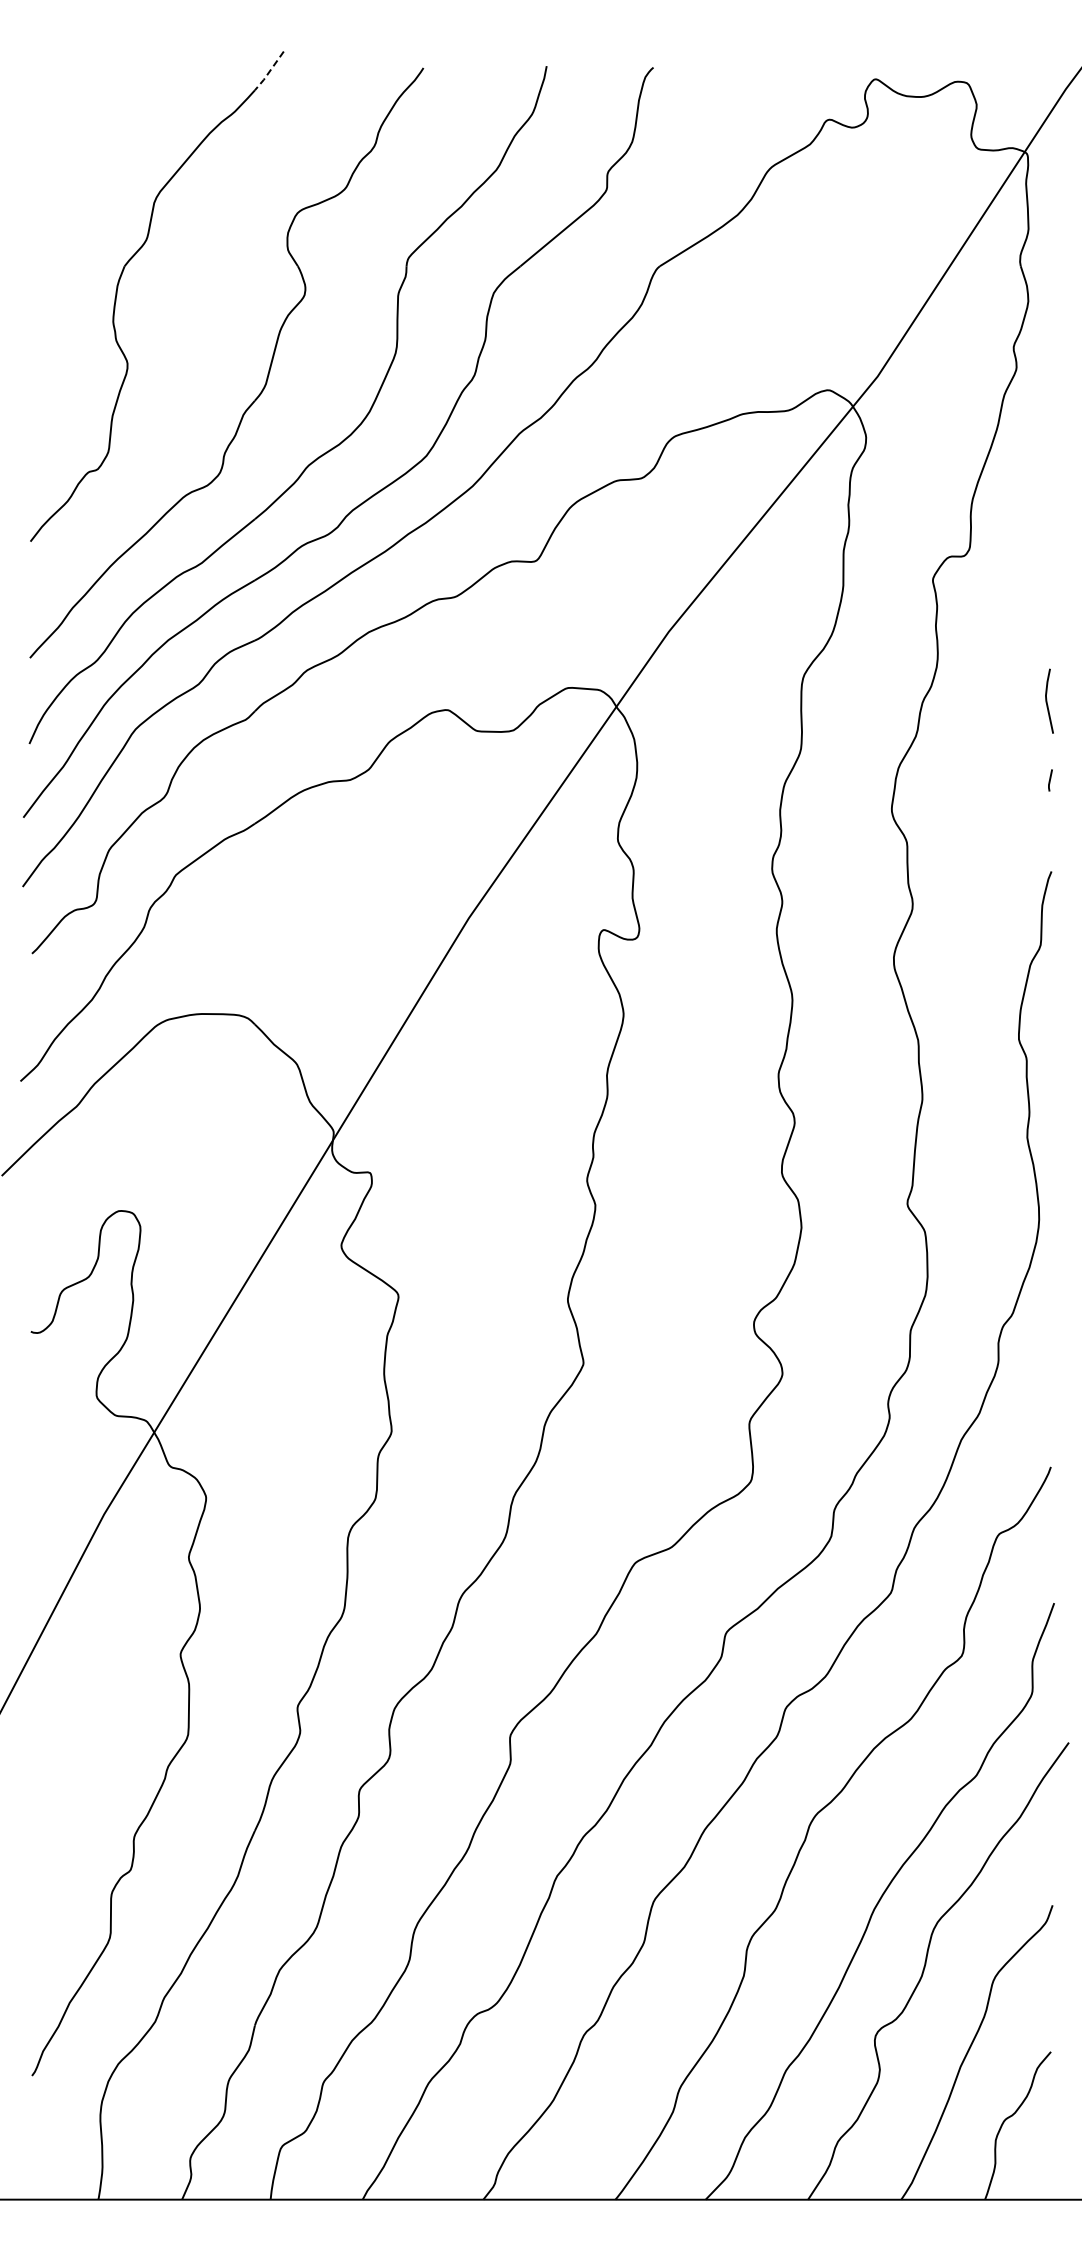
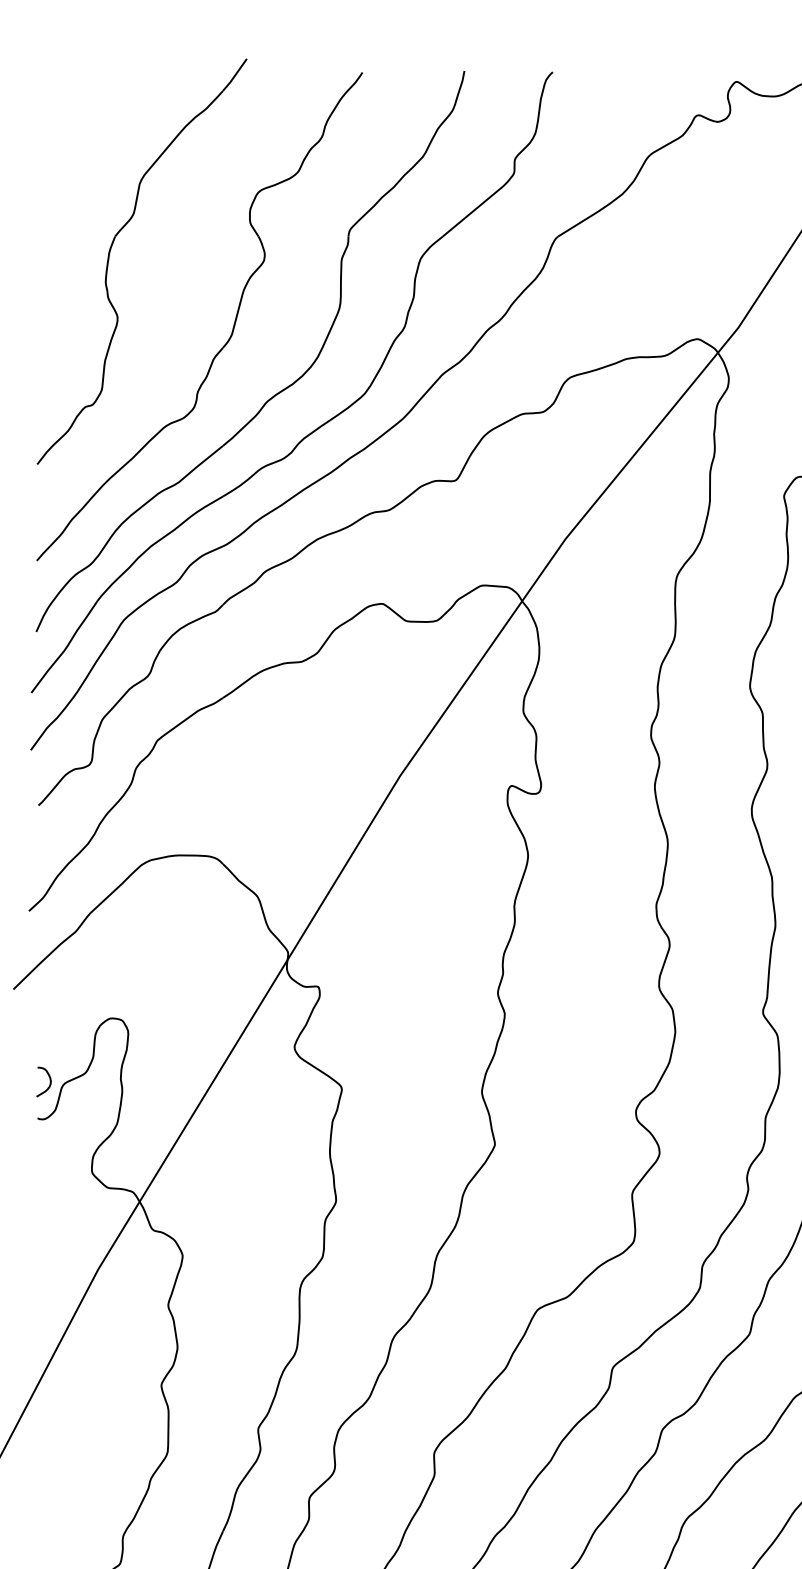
line: (269, 71) -> (235, 75), dashed -> solid
curve: (45, 1285) -> (49, 1080), added

